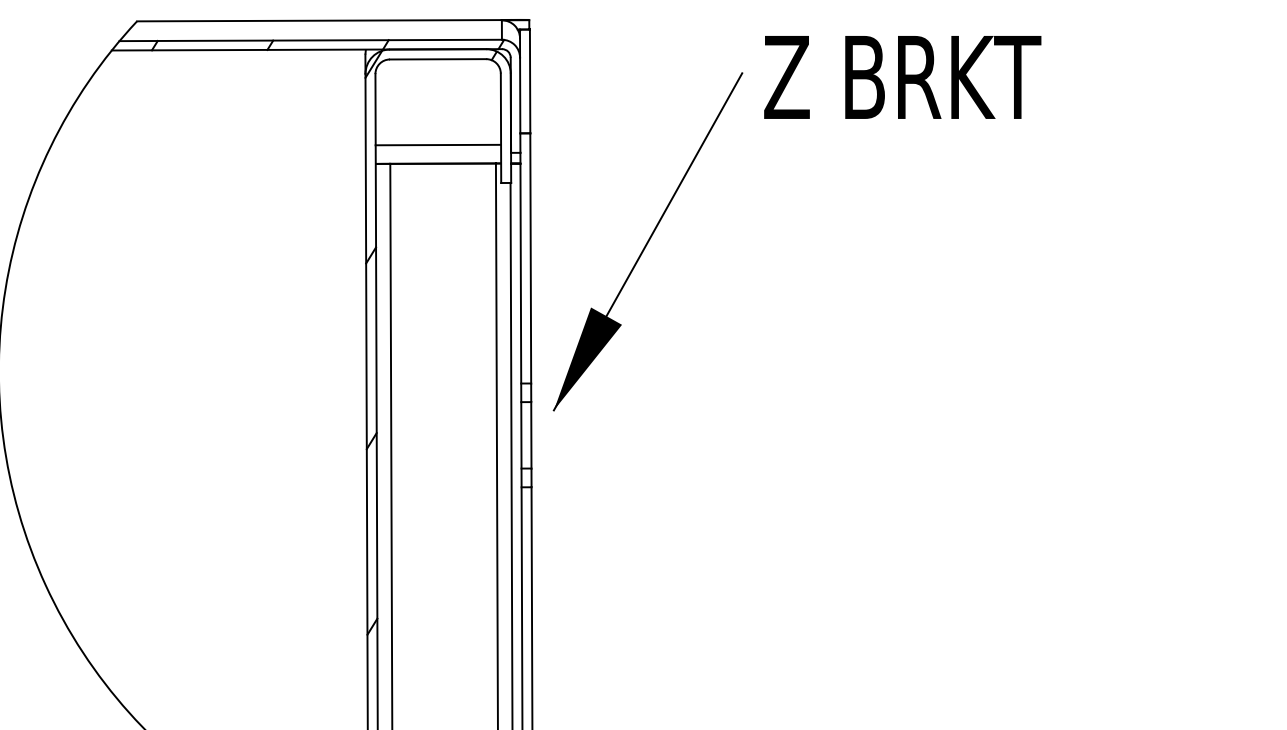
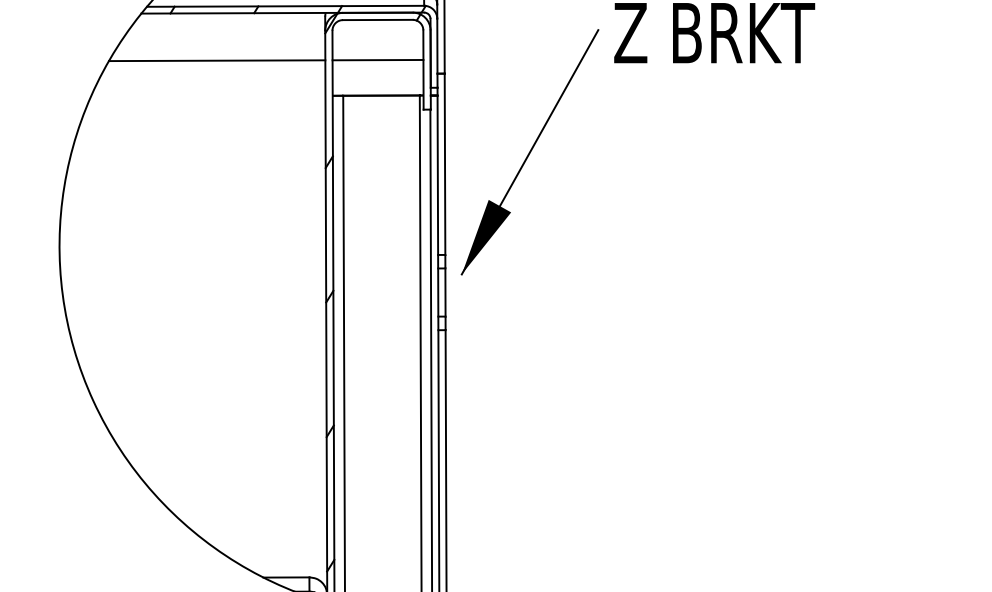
line: (215, 115) -> (216, 60), added
line: (437, 144) -> (377, 59), moved

